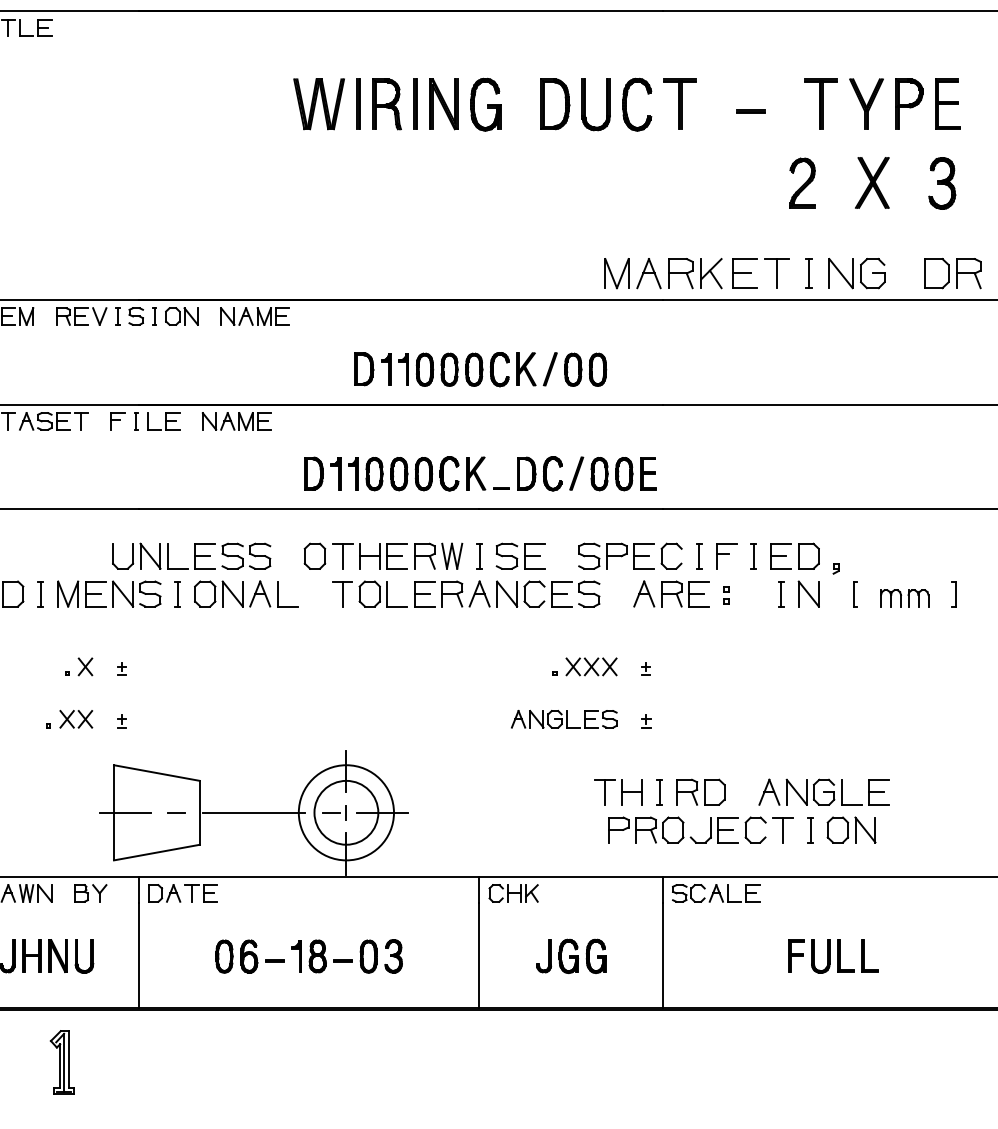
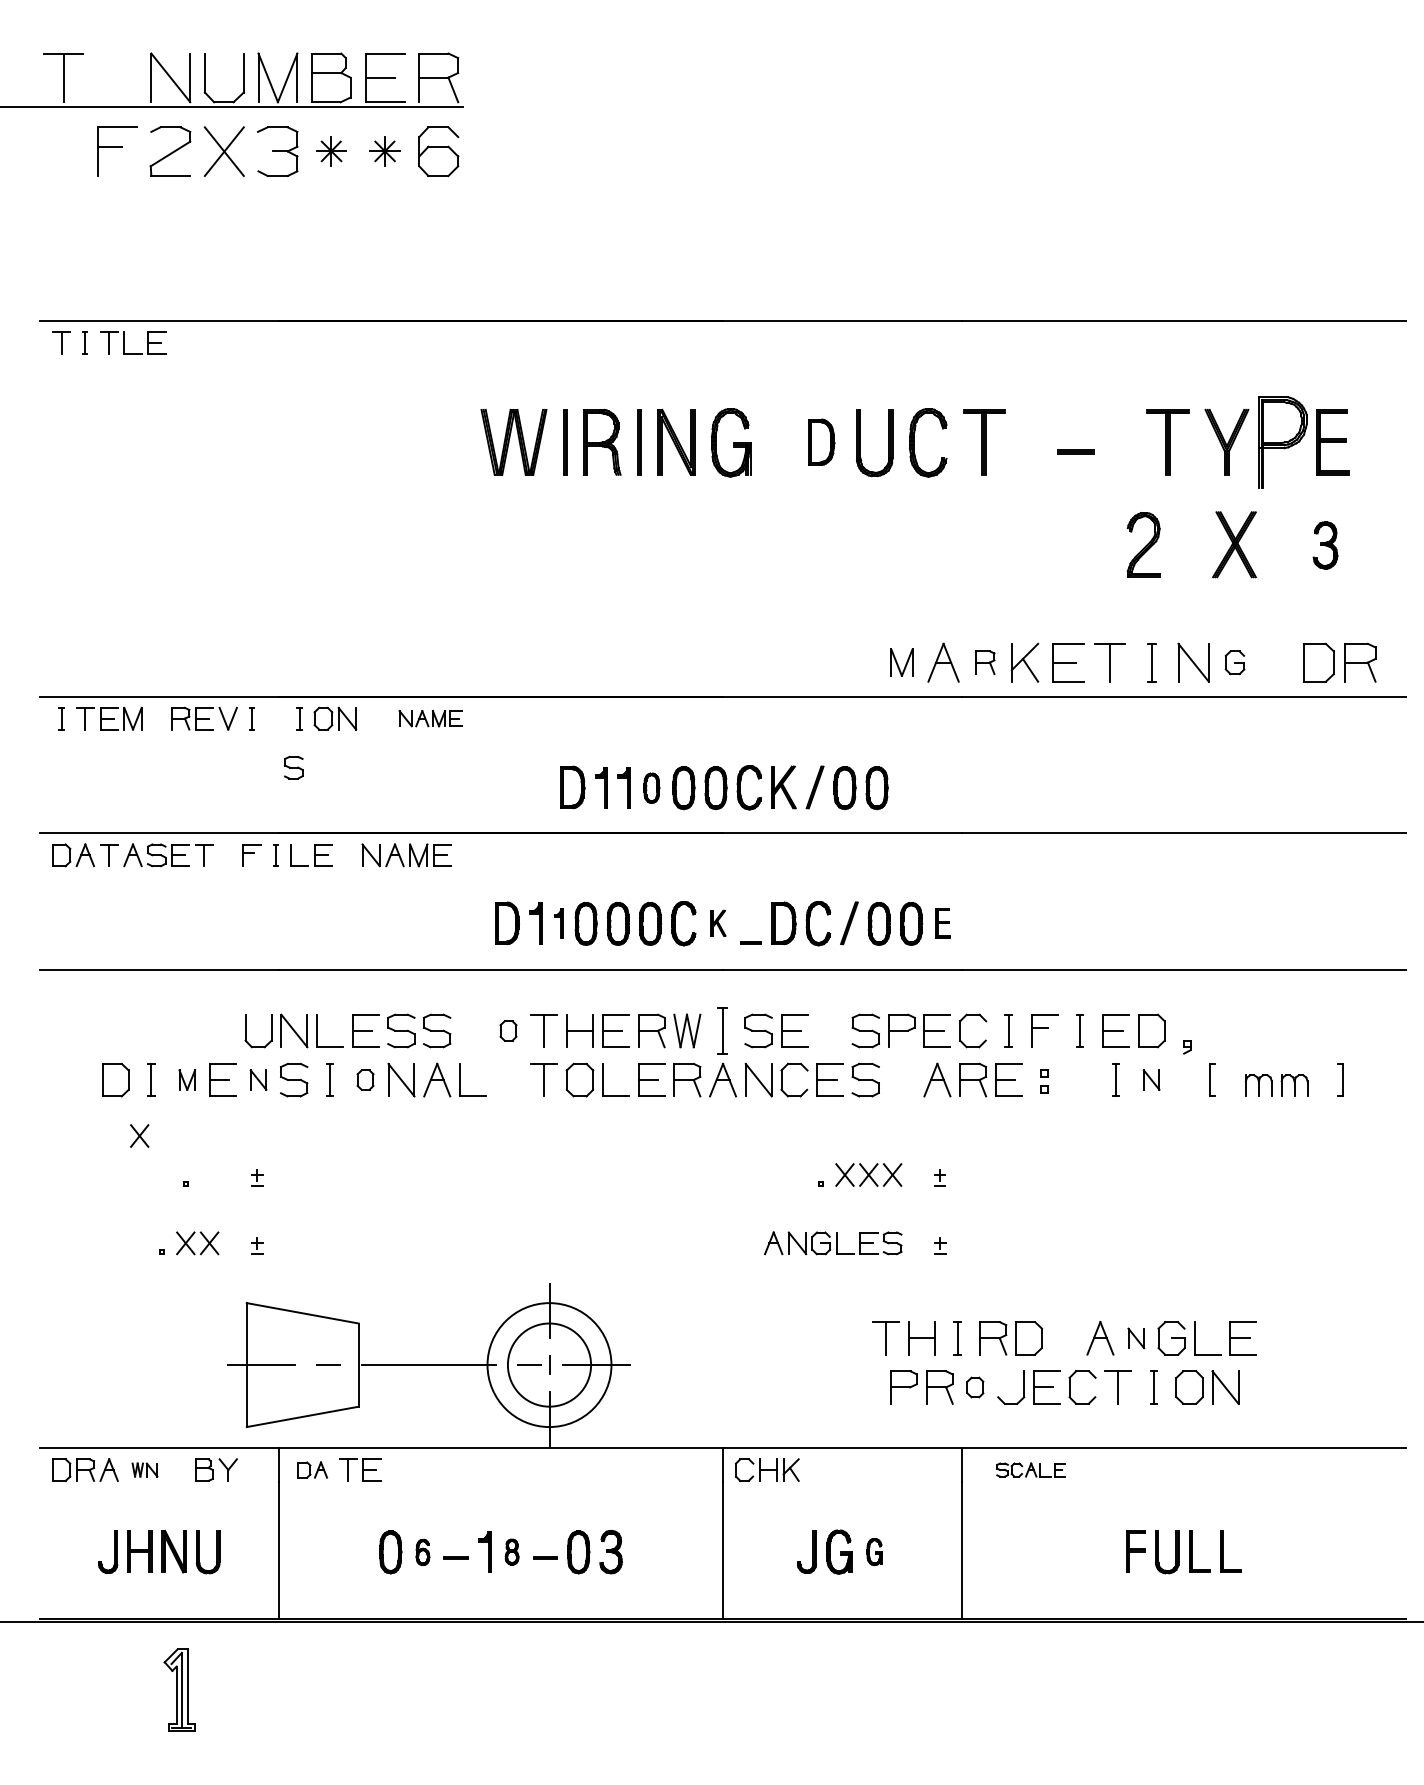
part: (555, 103) -> (821, 441), size x0.7
part: (909, 103) -> (1282, 441), size x1.4
part: (942, 183) -> (1325, 545), size x0.7
part: (616, 273) -> (901, 662), size x0.7
part: (681, 273) -> (985, 662), size x0.6
part: (872, 273) -> (1234, 662), size x0.6
part: (136, 316) -> (293, 767), moved
part: (255, 316) -> (430, 718), size x0.7
part: (424, 370) -> (651, 788), size x0.7
part: (353, 473) -> (558, 923), size x0.7
part: (476, 473) -> (718, 923), size x0.6
part: (648, 473) -> (942, 923), size x0.7
part: (314, 555) -> (508, 1030), size x0.6
part: (479, 555) -> (722, 1030), size x1.4
part: (68, 593) -> (187, 1079), size x0.6
part: (122, 593) -> (258, 1079), size x0.6
part: (205, 593) -> (365, 1079), size x0.6
part: (808, 593) -> (1151, 1079), size x0.6
part: (85, 666) -> (139, 1135), moved
part: (797, 792) -> (1136, 1338), size x0.6
part: (673, 830) -> (975, 1387), size x0.6
part: (35, 892) -> (144, 1469), size x0.6
part: (164, 892) -> (312, 1469), size x0.7
part: (715, 892) -> (1030, 1469), size x0.6
part: (317, 955) -> (511, 1551), size x0.6
part: (595, 955) -> (874, 1551), size x0.6
part: (248, 956) -> (422, 1552), size x0.6

